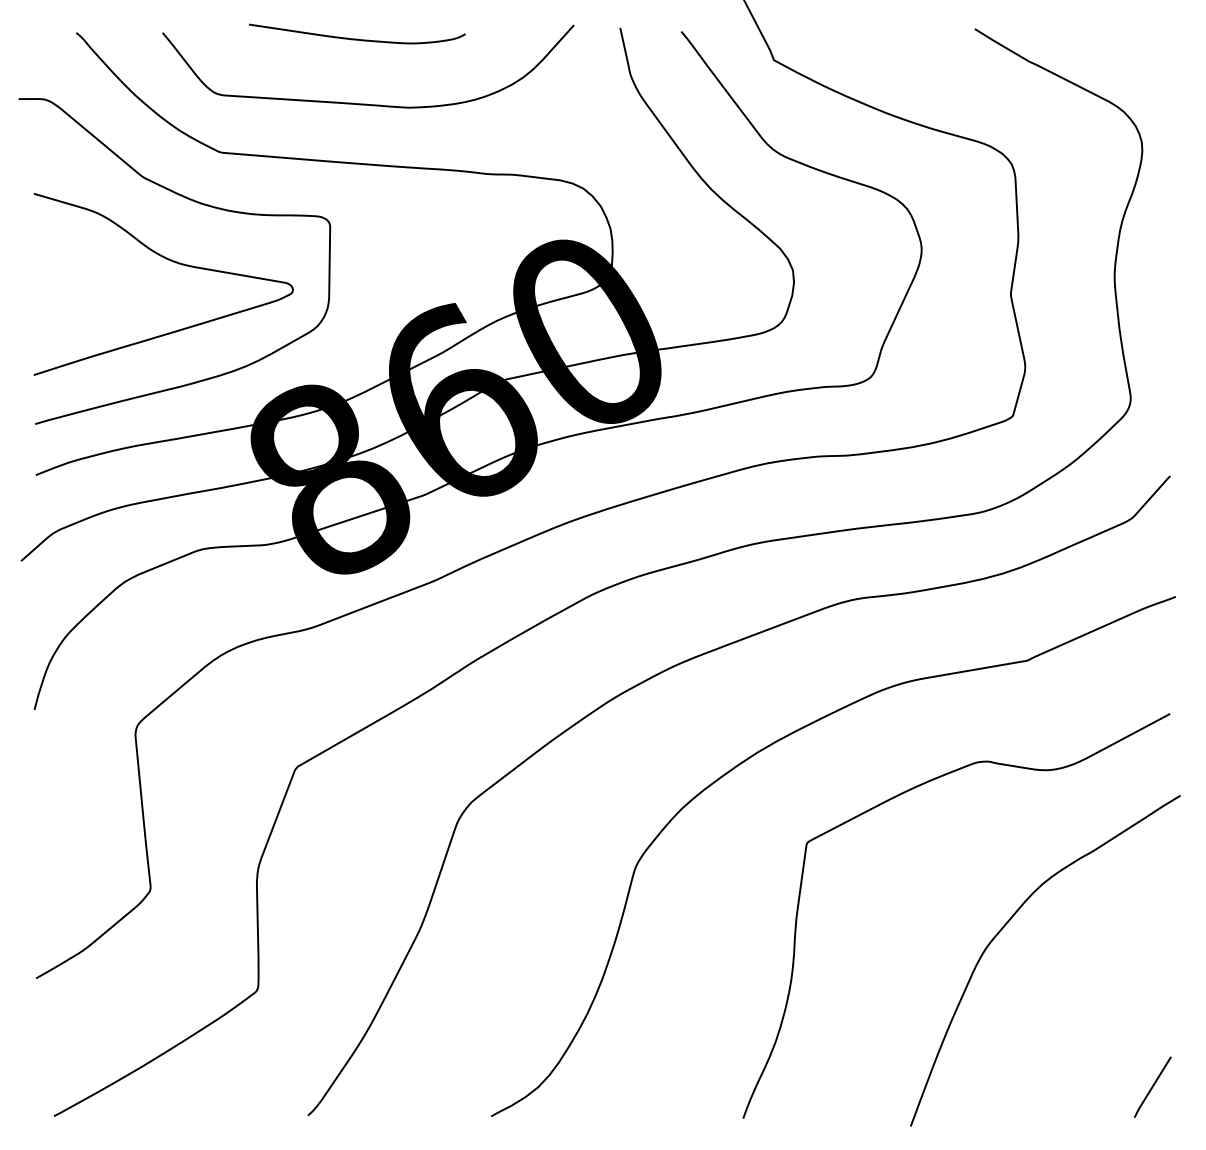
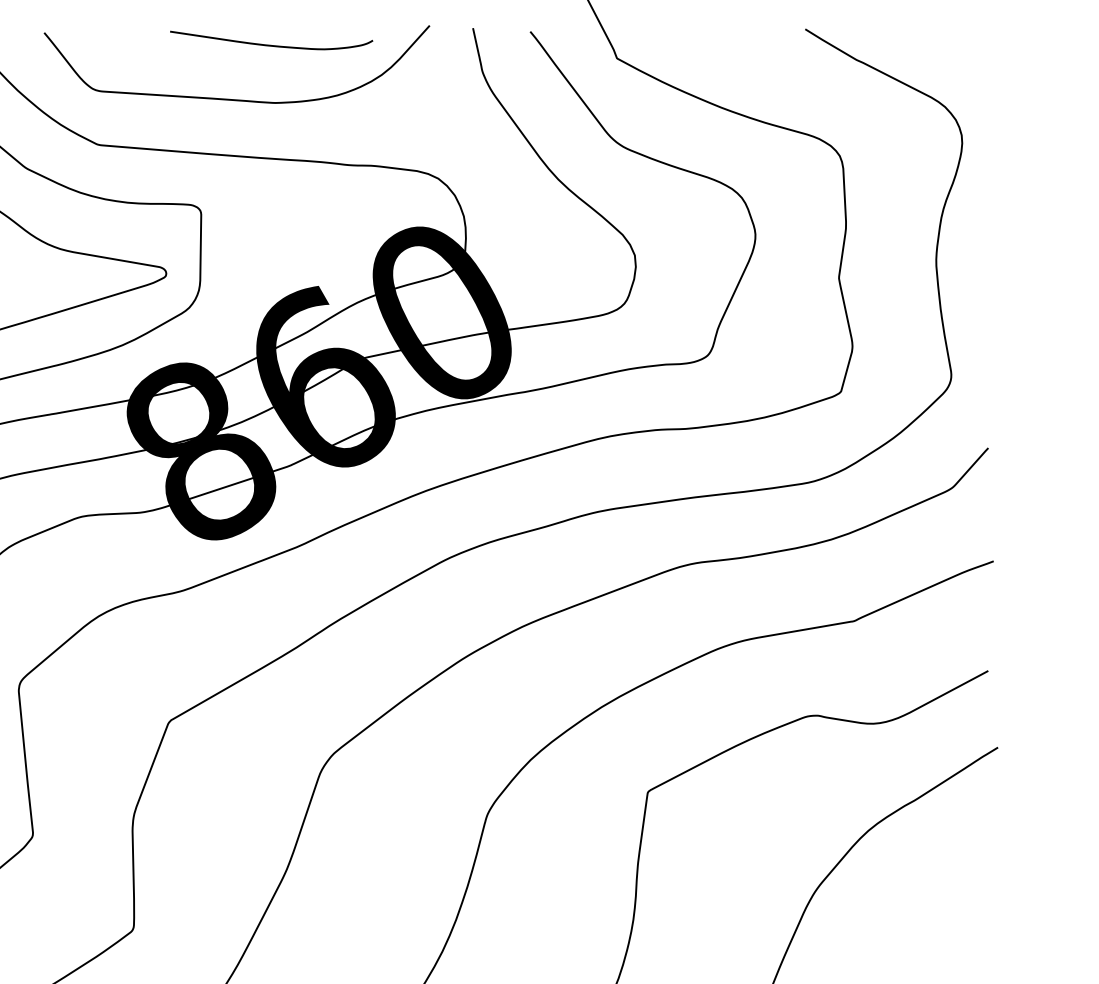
curve: (357, 38) -> (271, 44), moved

